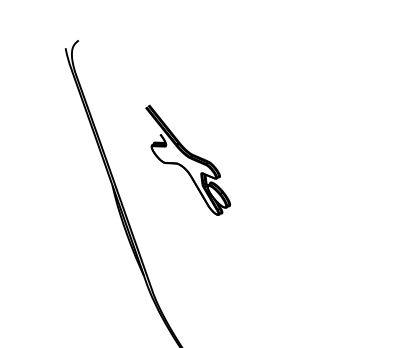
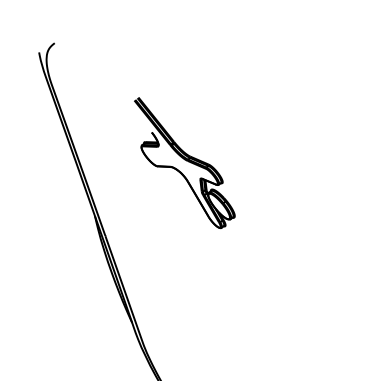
part: (188, 159) -> (185, 162), moved

